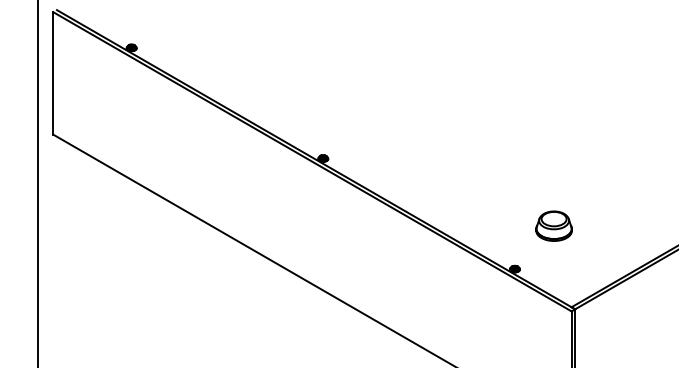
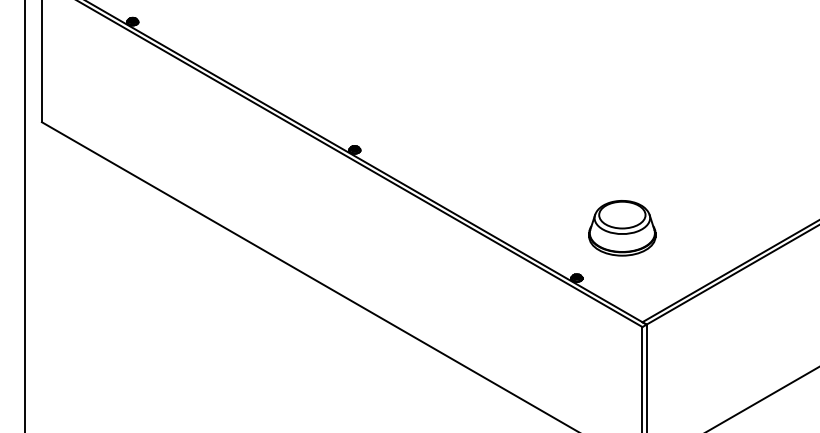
part: (553, 226) -> (621, 228), size x1.6

